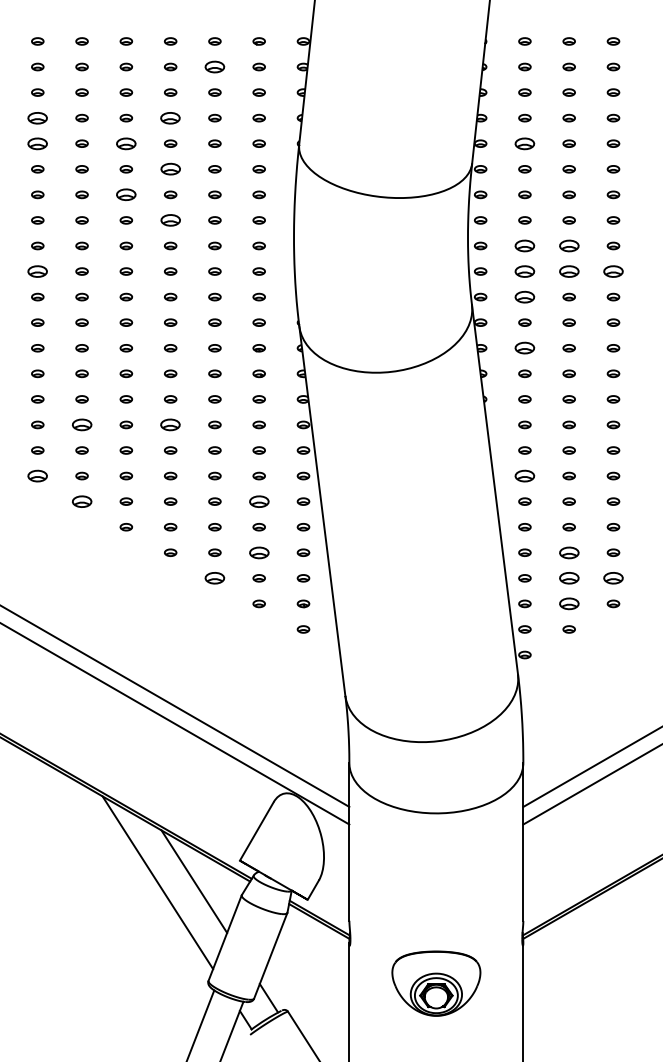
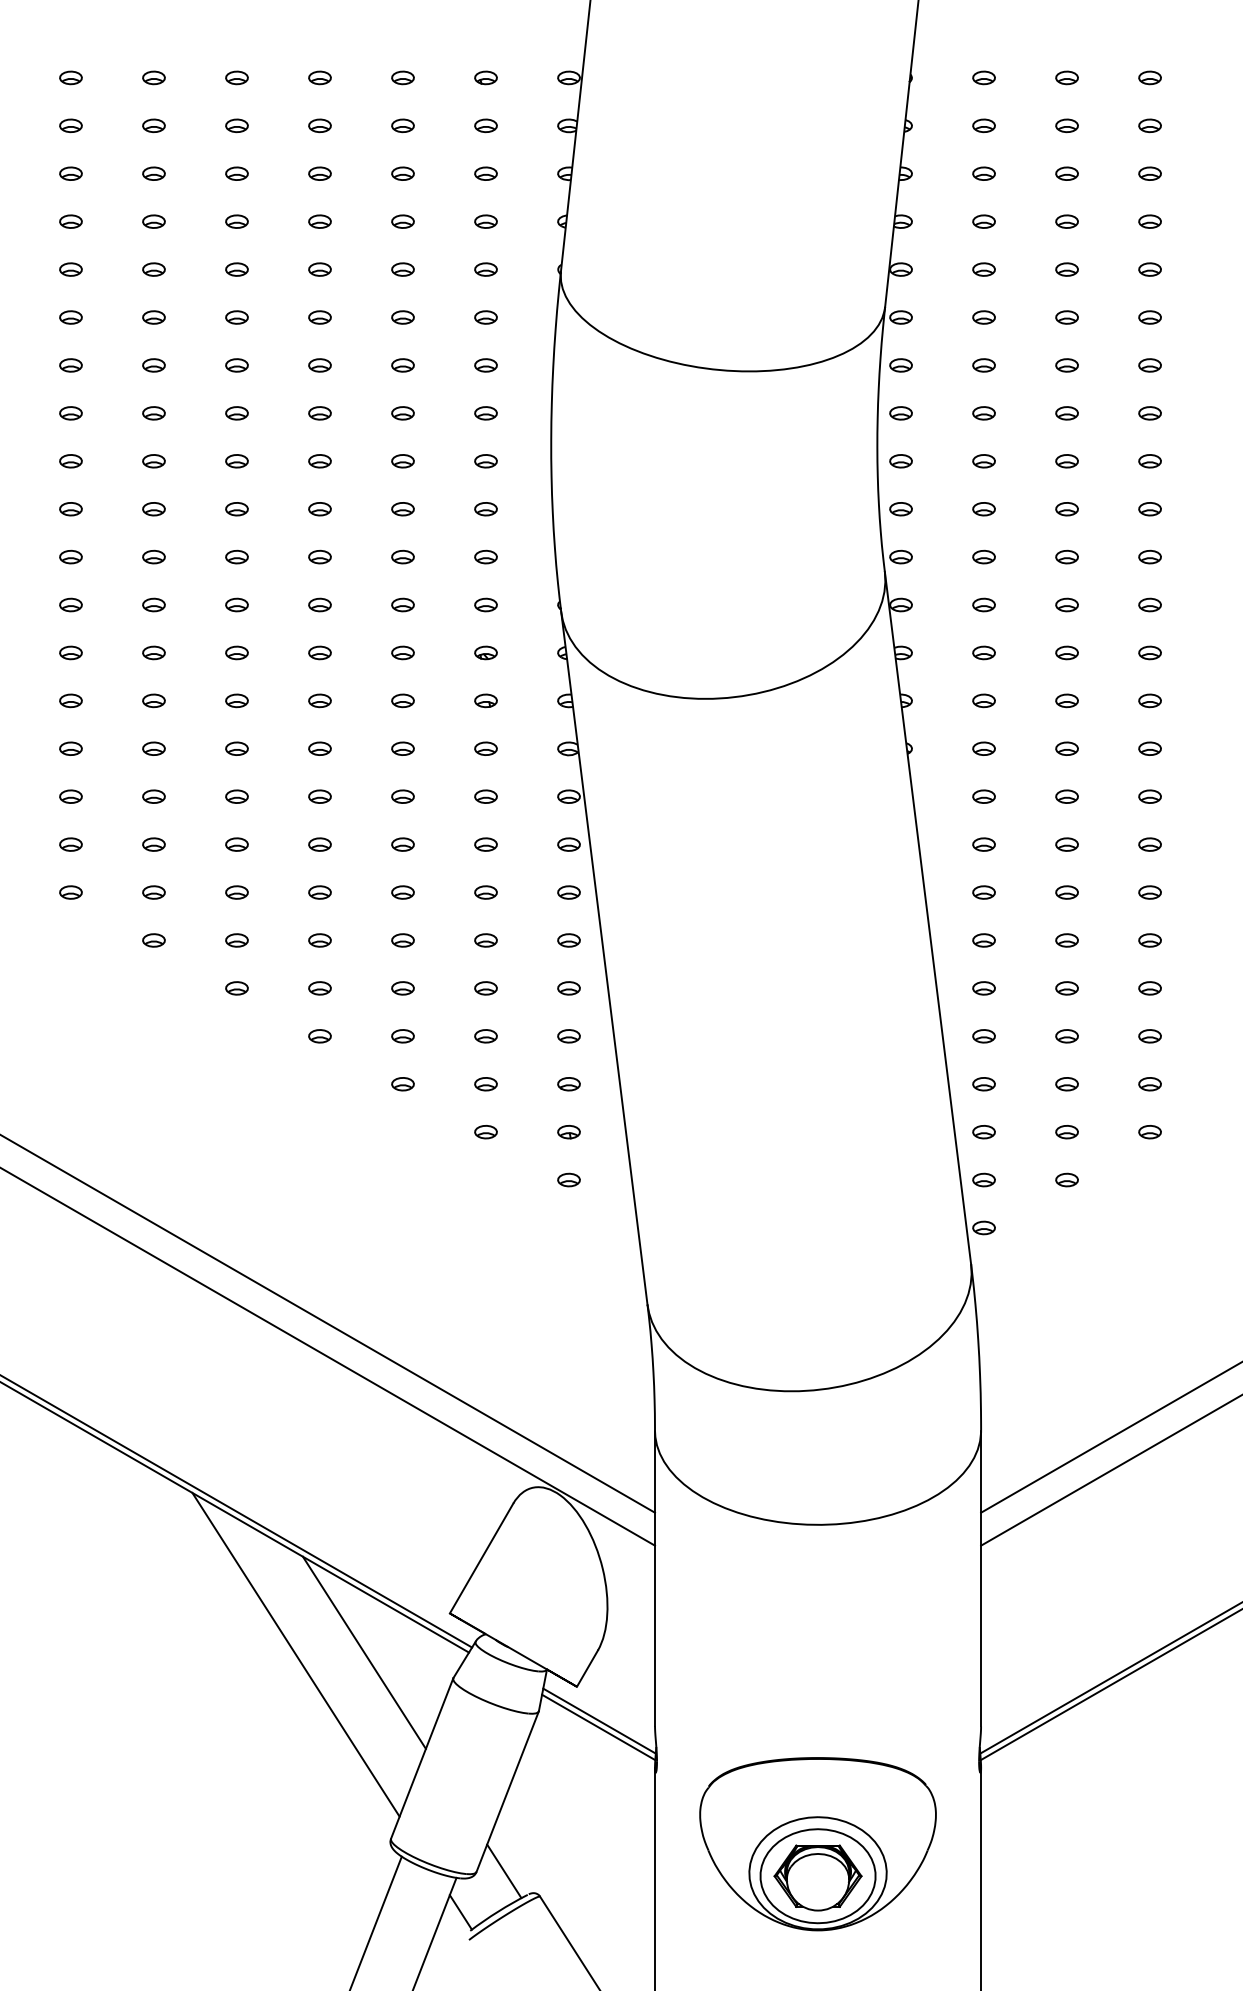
part: (214, 66) -> (402, 124), size x0.62
part: (37, 117) -> (70, 220), size x0.62
part: (170, 117) -> (319, 220), size x0.62
part: (37, 143) -> (70, 269), size x0.62
part: (126, 143) -> (237, 269), size x0.62
part: (524, 143) -> (983, 269), size x0.62
part: (170, 169) -> (319, 317), size x0.62
part: (126, 194) -> (237, 364), size x0.62
part: (170, 220) -> (319, 413), size x0.62
part: (524, 245) -> (983, 460), size x0.62
part: (568, 245) -> (1065, 460), size x0.62
part: (37, 271) -> (70, 509), size x0.62
part: (524, 271) -> (983, 509), size x0.62
part: (568, 271) -> (1065, 509), size x0.62
part: (613, 271) -> (1150, 509), size x0.62
part: (524, 296) -> (983, 555), size x0.62
part: (524, 348) -> (983, 653), size x0.62
part: (81, 424) -> (152, 795), size x0.62
part: (170, 424) -> (319, 795), size x0.62
part: (37, 475) -> (70, 891), size x0.62
part: (524, 475) -> (983, 891), size x0.62
part: (81, 501) -> (152, 940), size x0.62
part: (258, 501) -> (484, 940), size x0.62
part: (258, 552) -> (484, 1035), size x0.62
part: (568, 552) -> (1065, 1035), size x0.62
part: (214, 578) -> (402, 1084), size x0.62
part: (568, 578) -> (1065, 1084), size x0.62
part: (613, 578) -> (1150, 1084), size x0.62
part: (568, 603) -> (1065, 1131), size x0.62
part: (436, 983) -> (818, 1843), size x1.43

